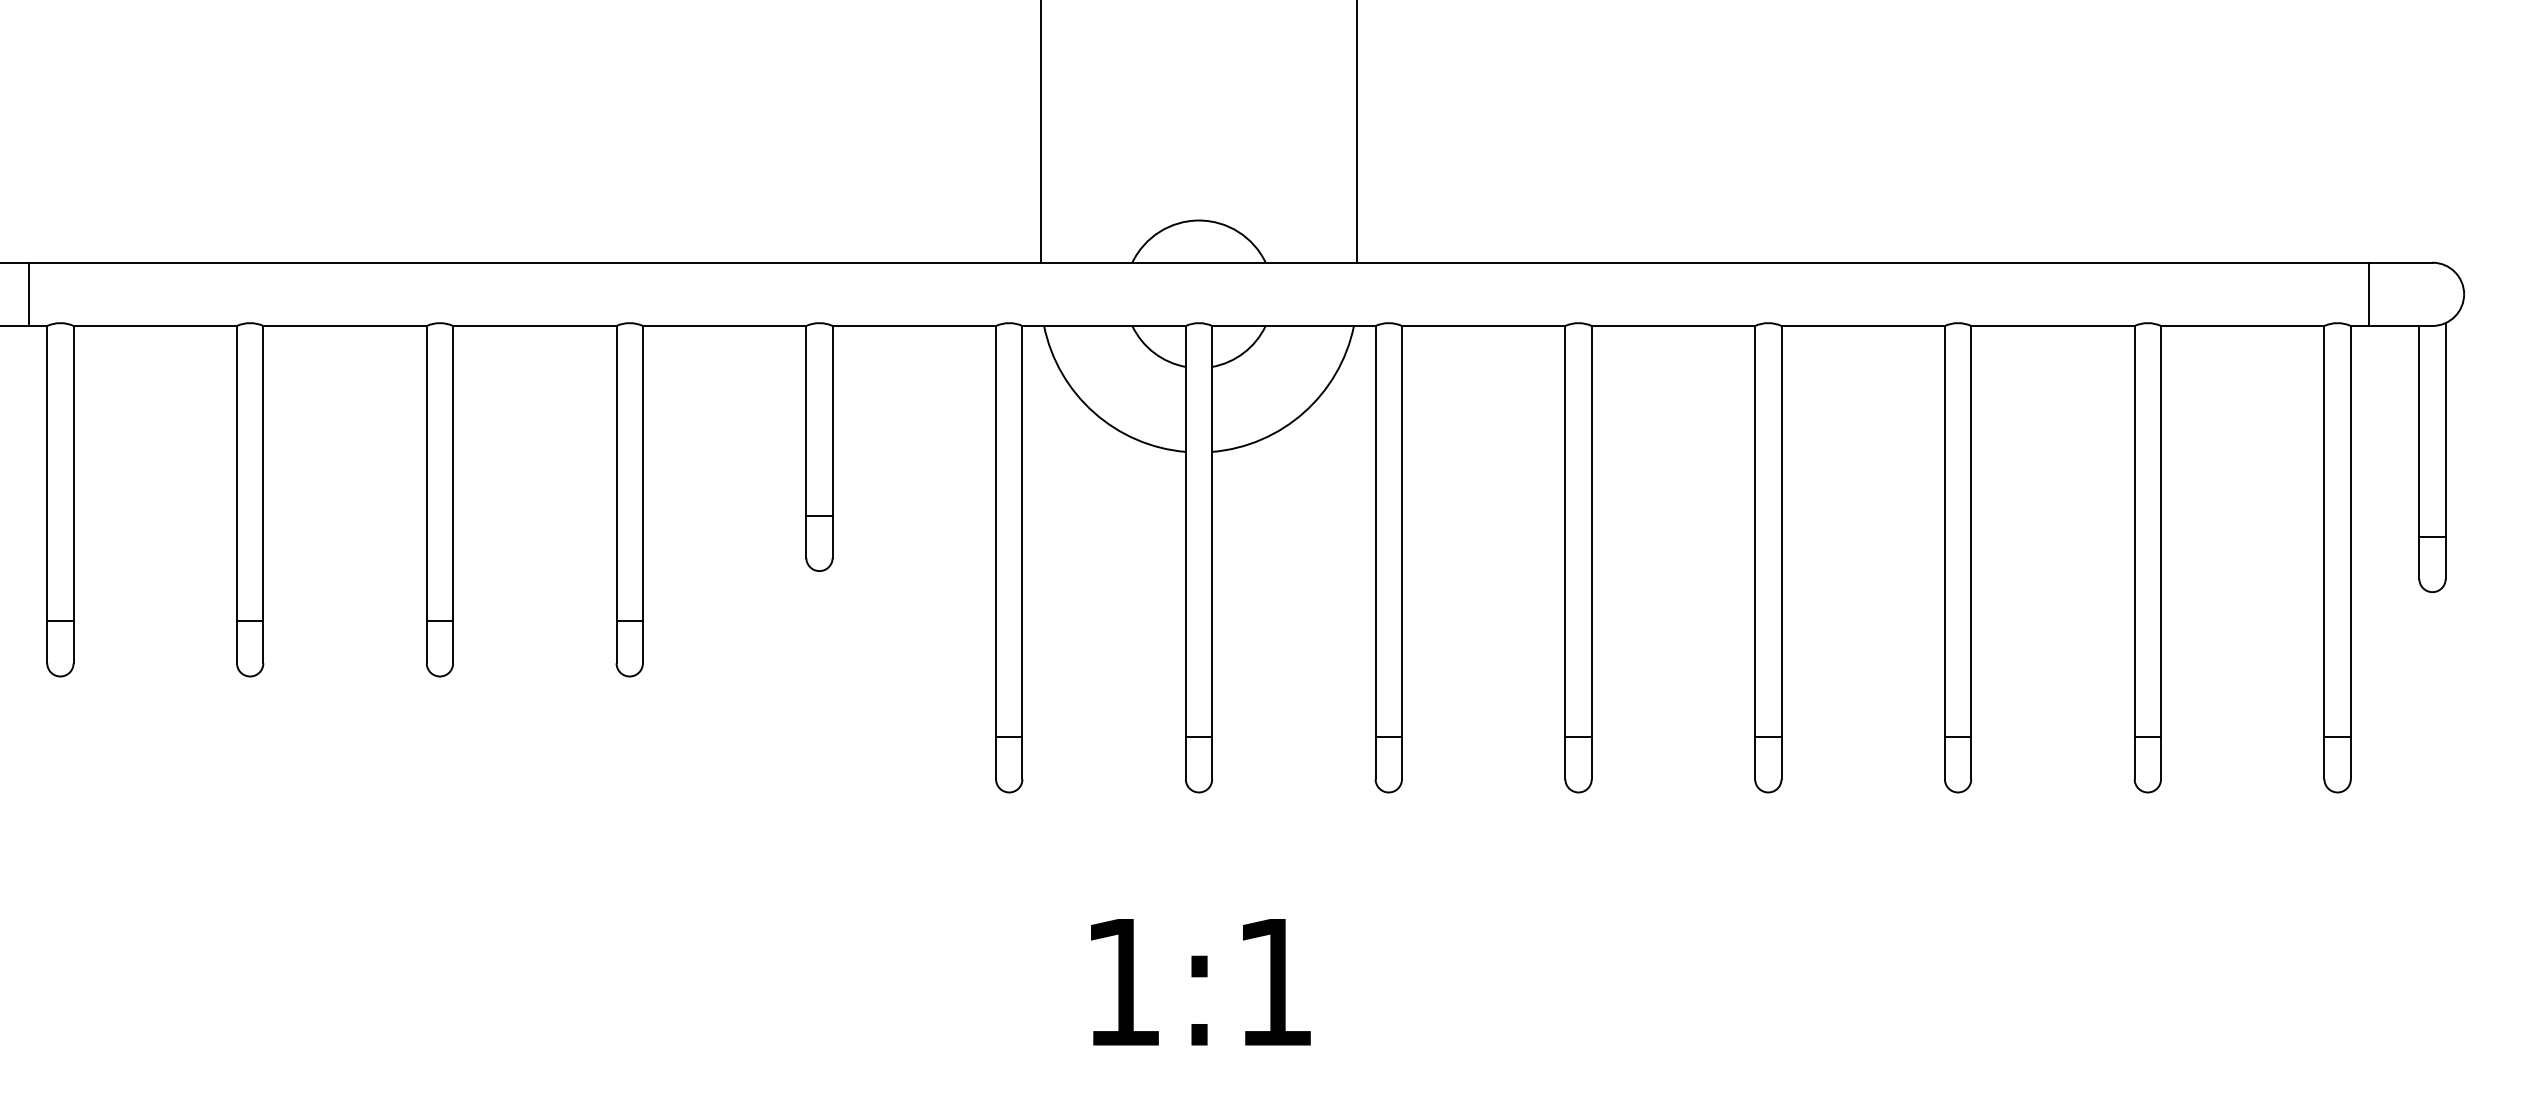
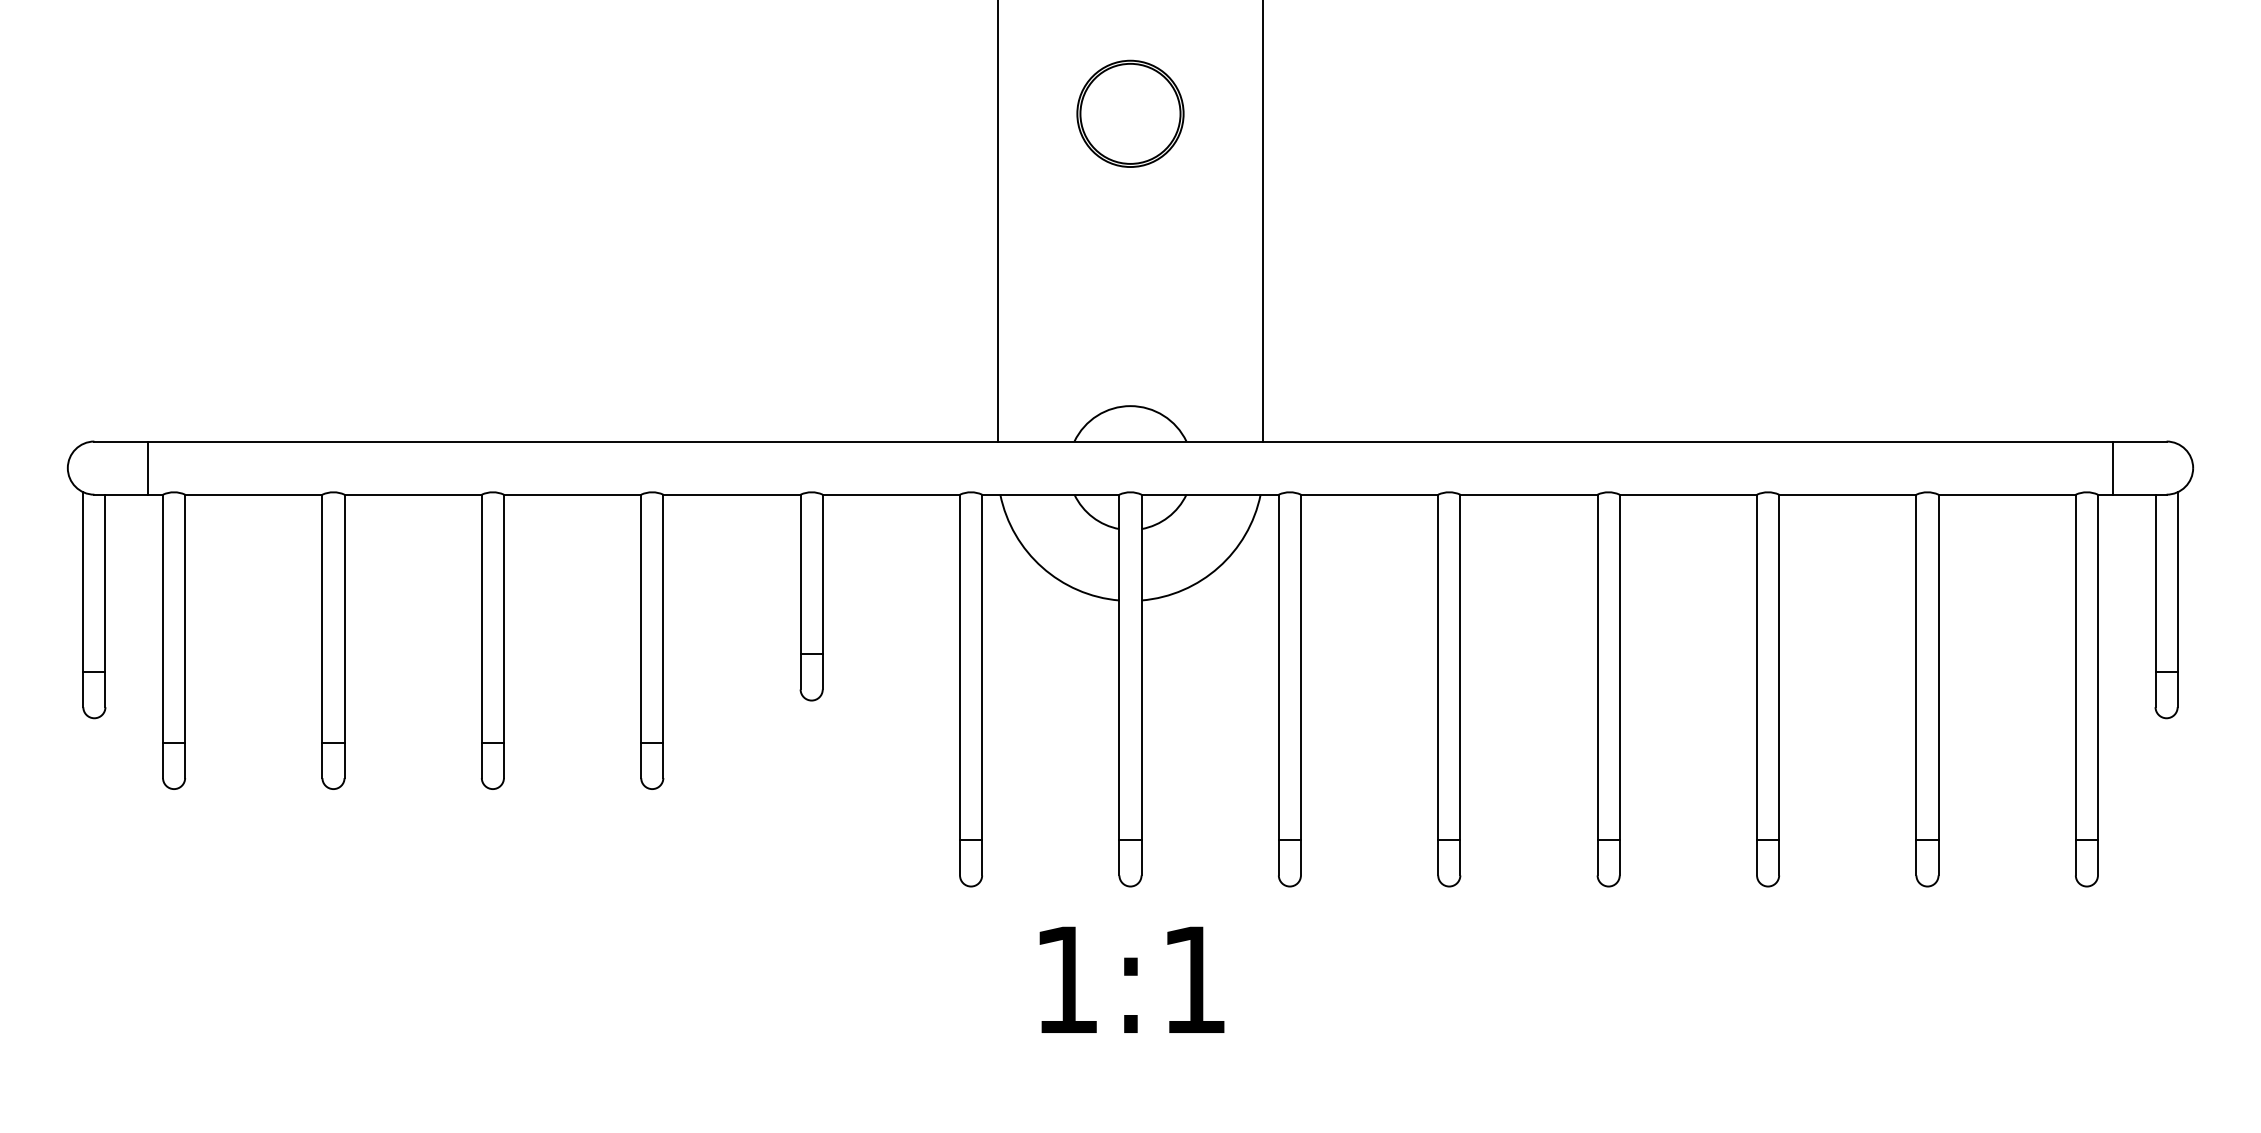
text: (1200, 981) -> (1131, 979), moved

